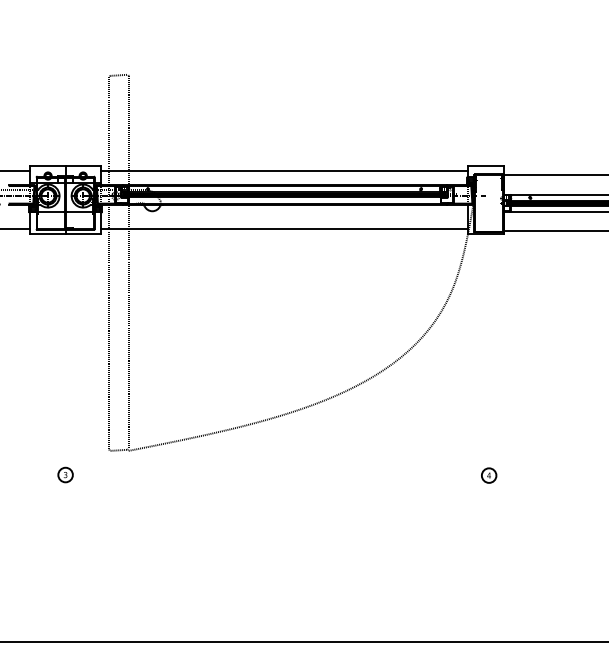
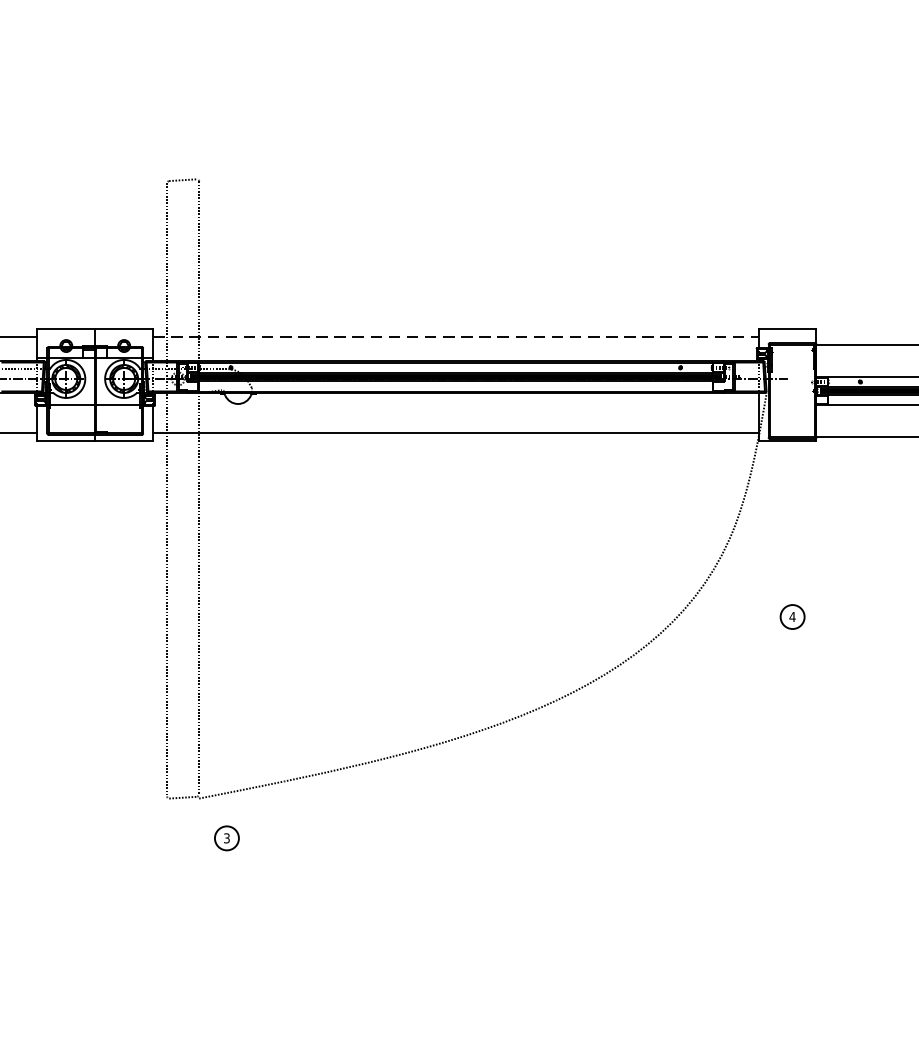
line: (284, 170) -> (455, 336), solid -> dashed
part: (65, 474) -> (226, 837), moved
part: (489, 475) -> (793, 616), moved

